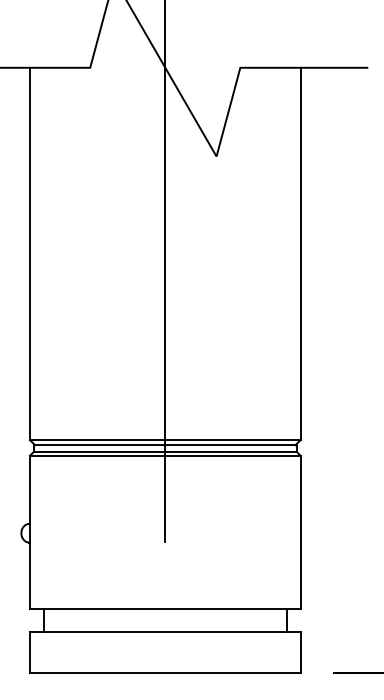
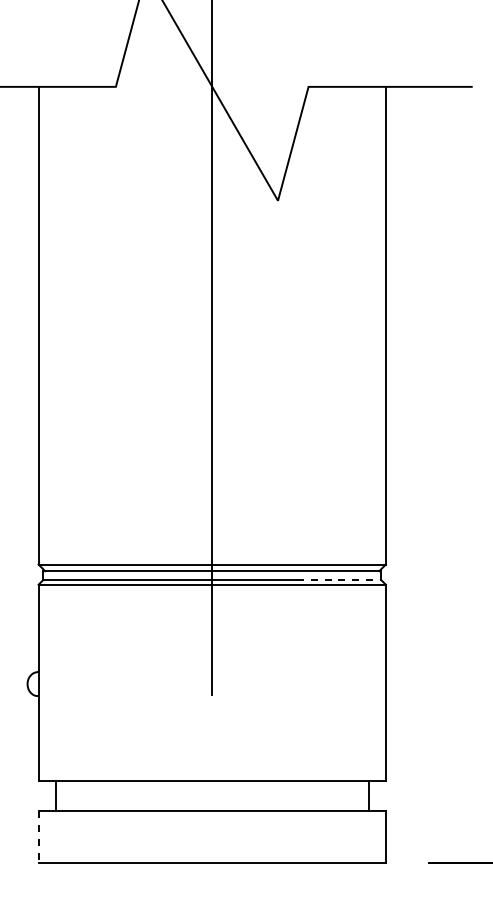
line: (264, 451) -> (339, 579), solid -> dashed
line: (29, 652) -> (38, 837), solid -> dashed

